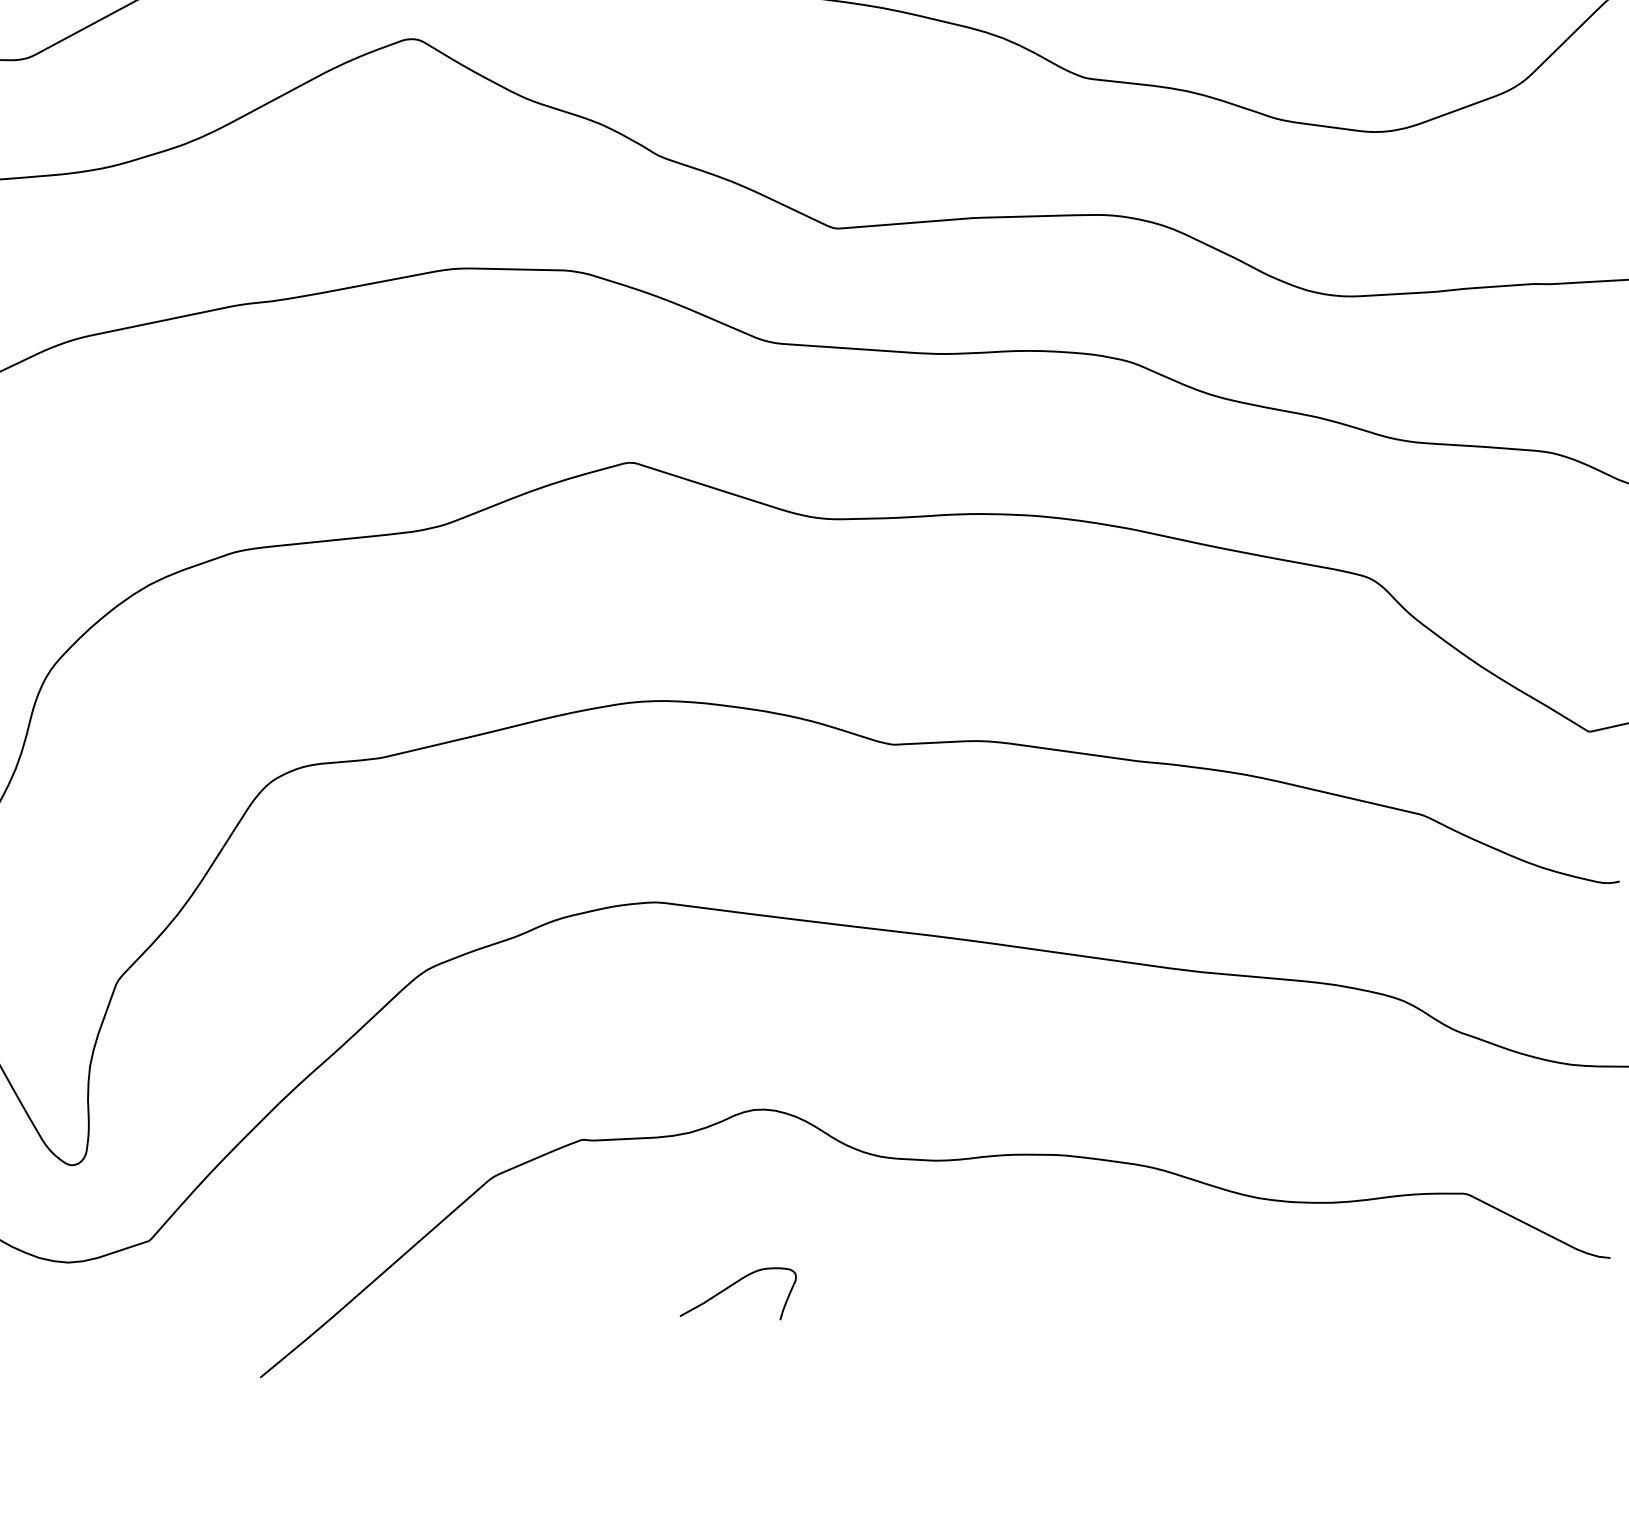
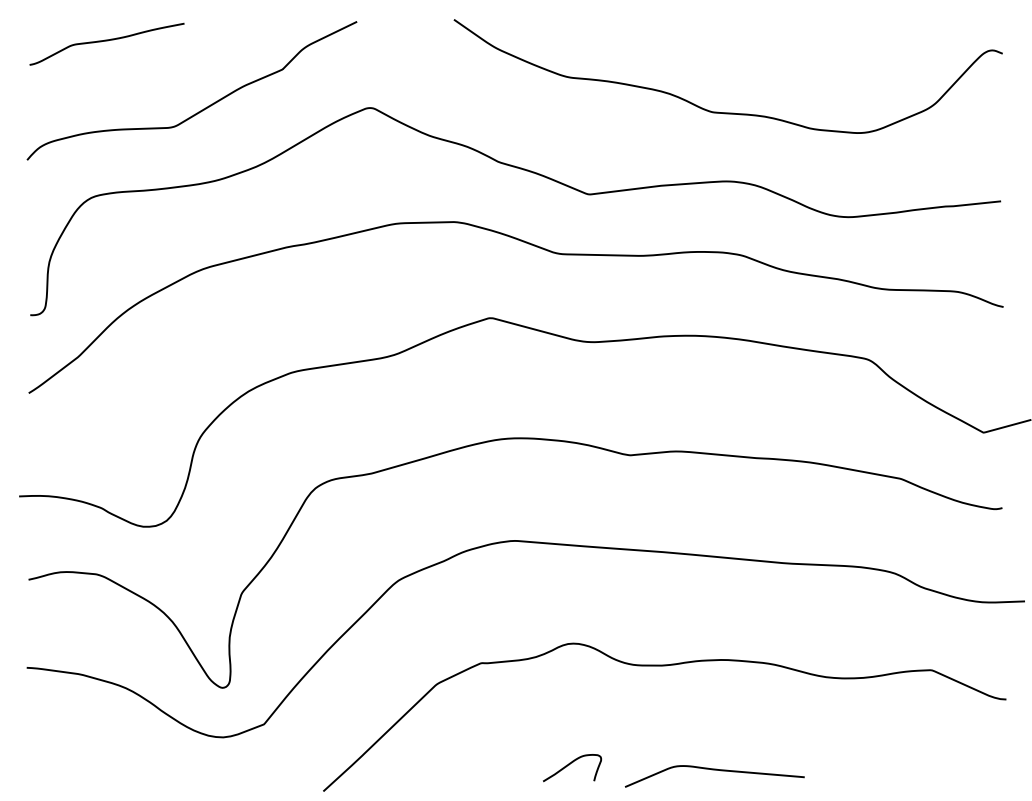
curve: (733, 1287) -> (569, 765), moved
curve: (1030, 1371) -> (714, 770), added

